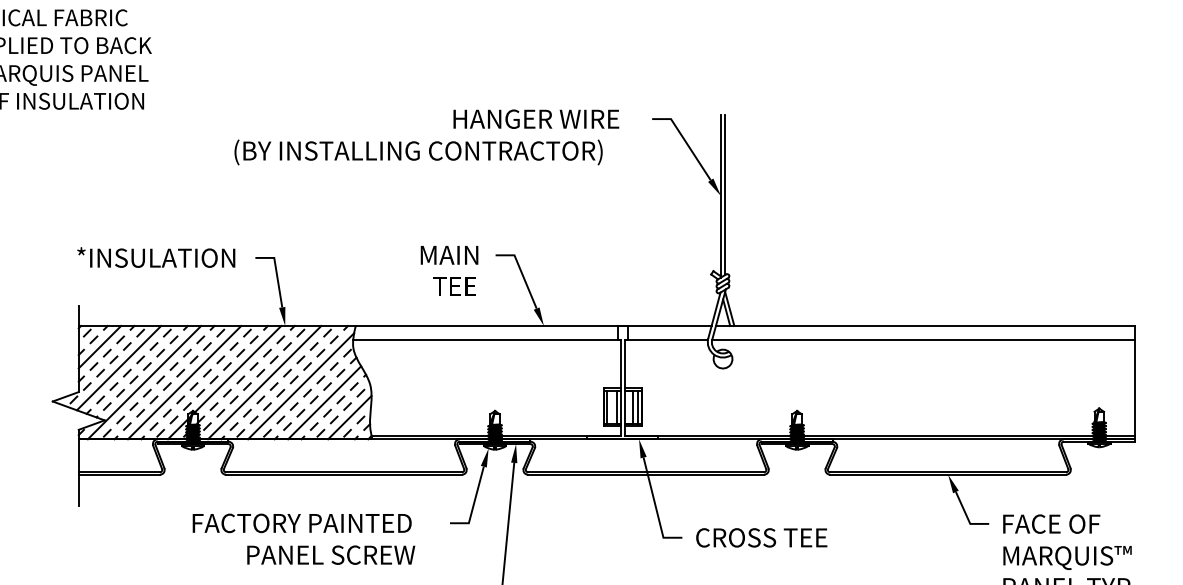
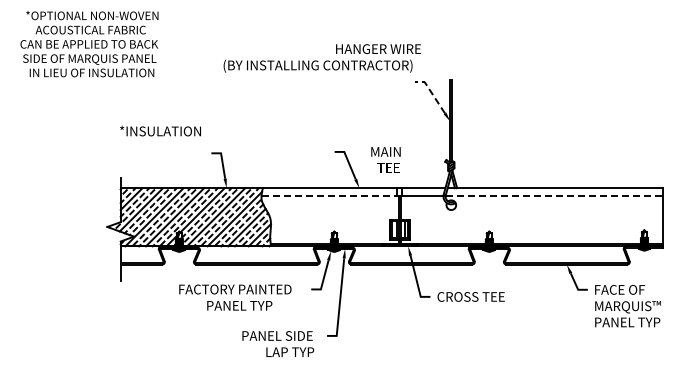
text: (425, 137) -> (321, 58), moved
line: (684, 139) -> (431, 92), solid -> dashed
text: (156, 258) -> (160, 131), moved
text: (448, 270) -> (385, 159), moved
line: (487, 340) -> (330, 195), solid -> dashed
line: (924, 340) -> (554, 195), solid -> dashed
text: (372, 554) -> (271, 305), PANEL SCREW -> PANEL TYP

